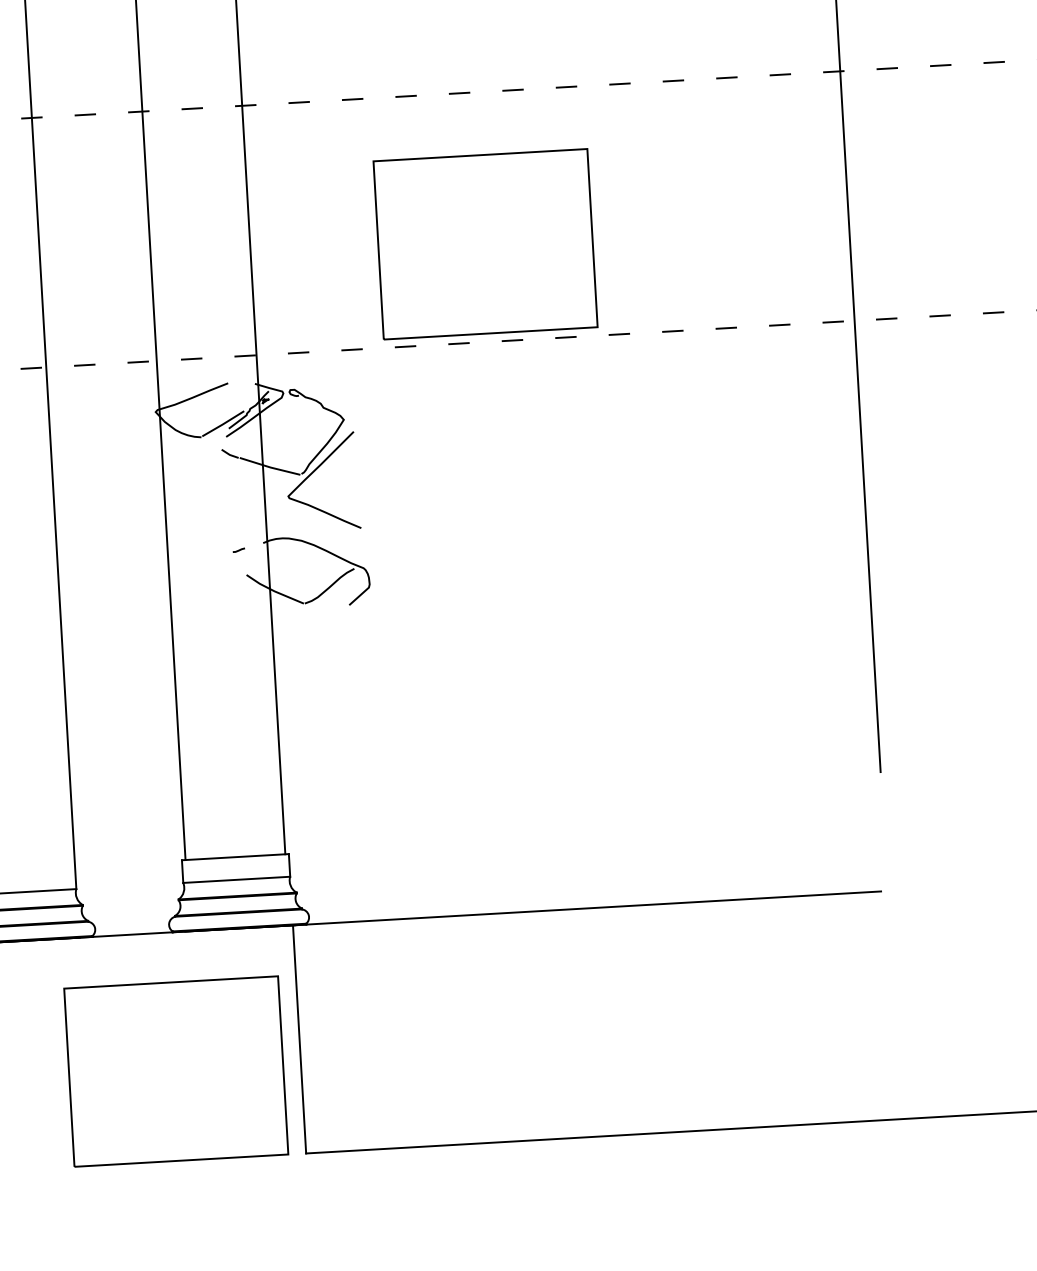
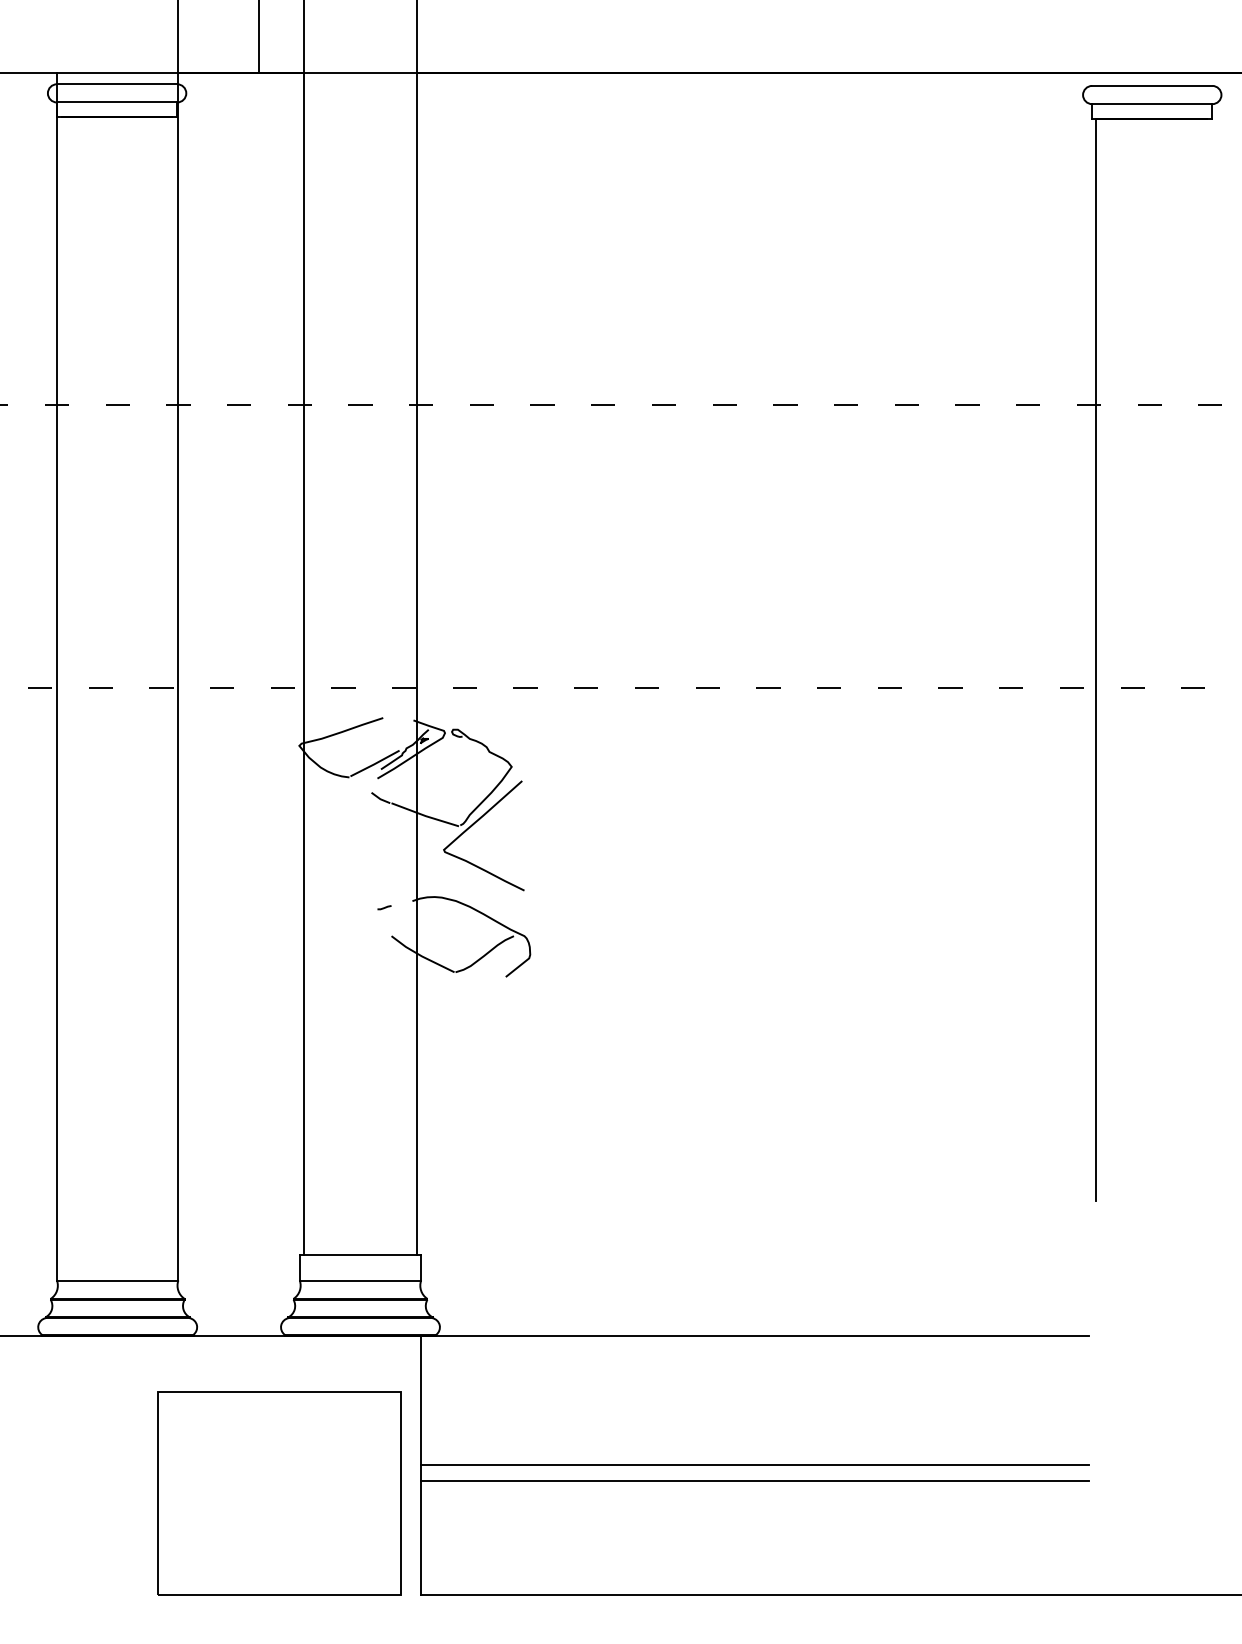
part: (485, 244) -> (683, 577), removed
line: (593, 1022) -> (754, 1465), added
line: (593, 1036) -> (754, 1481), added

